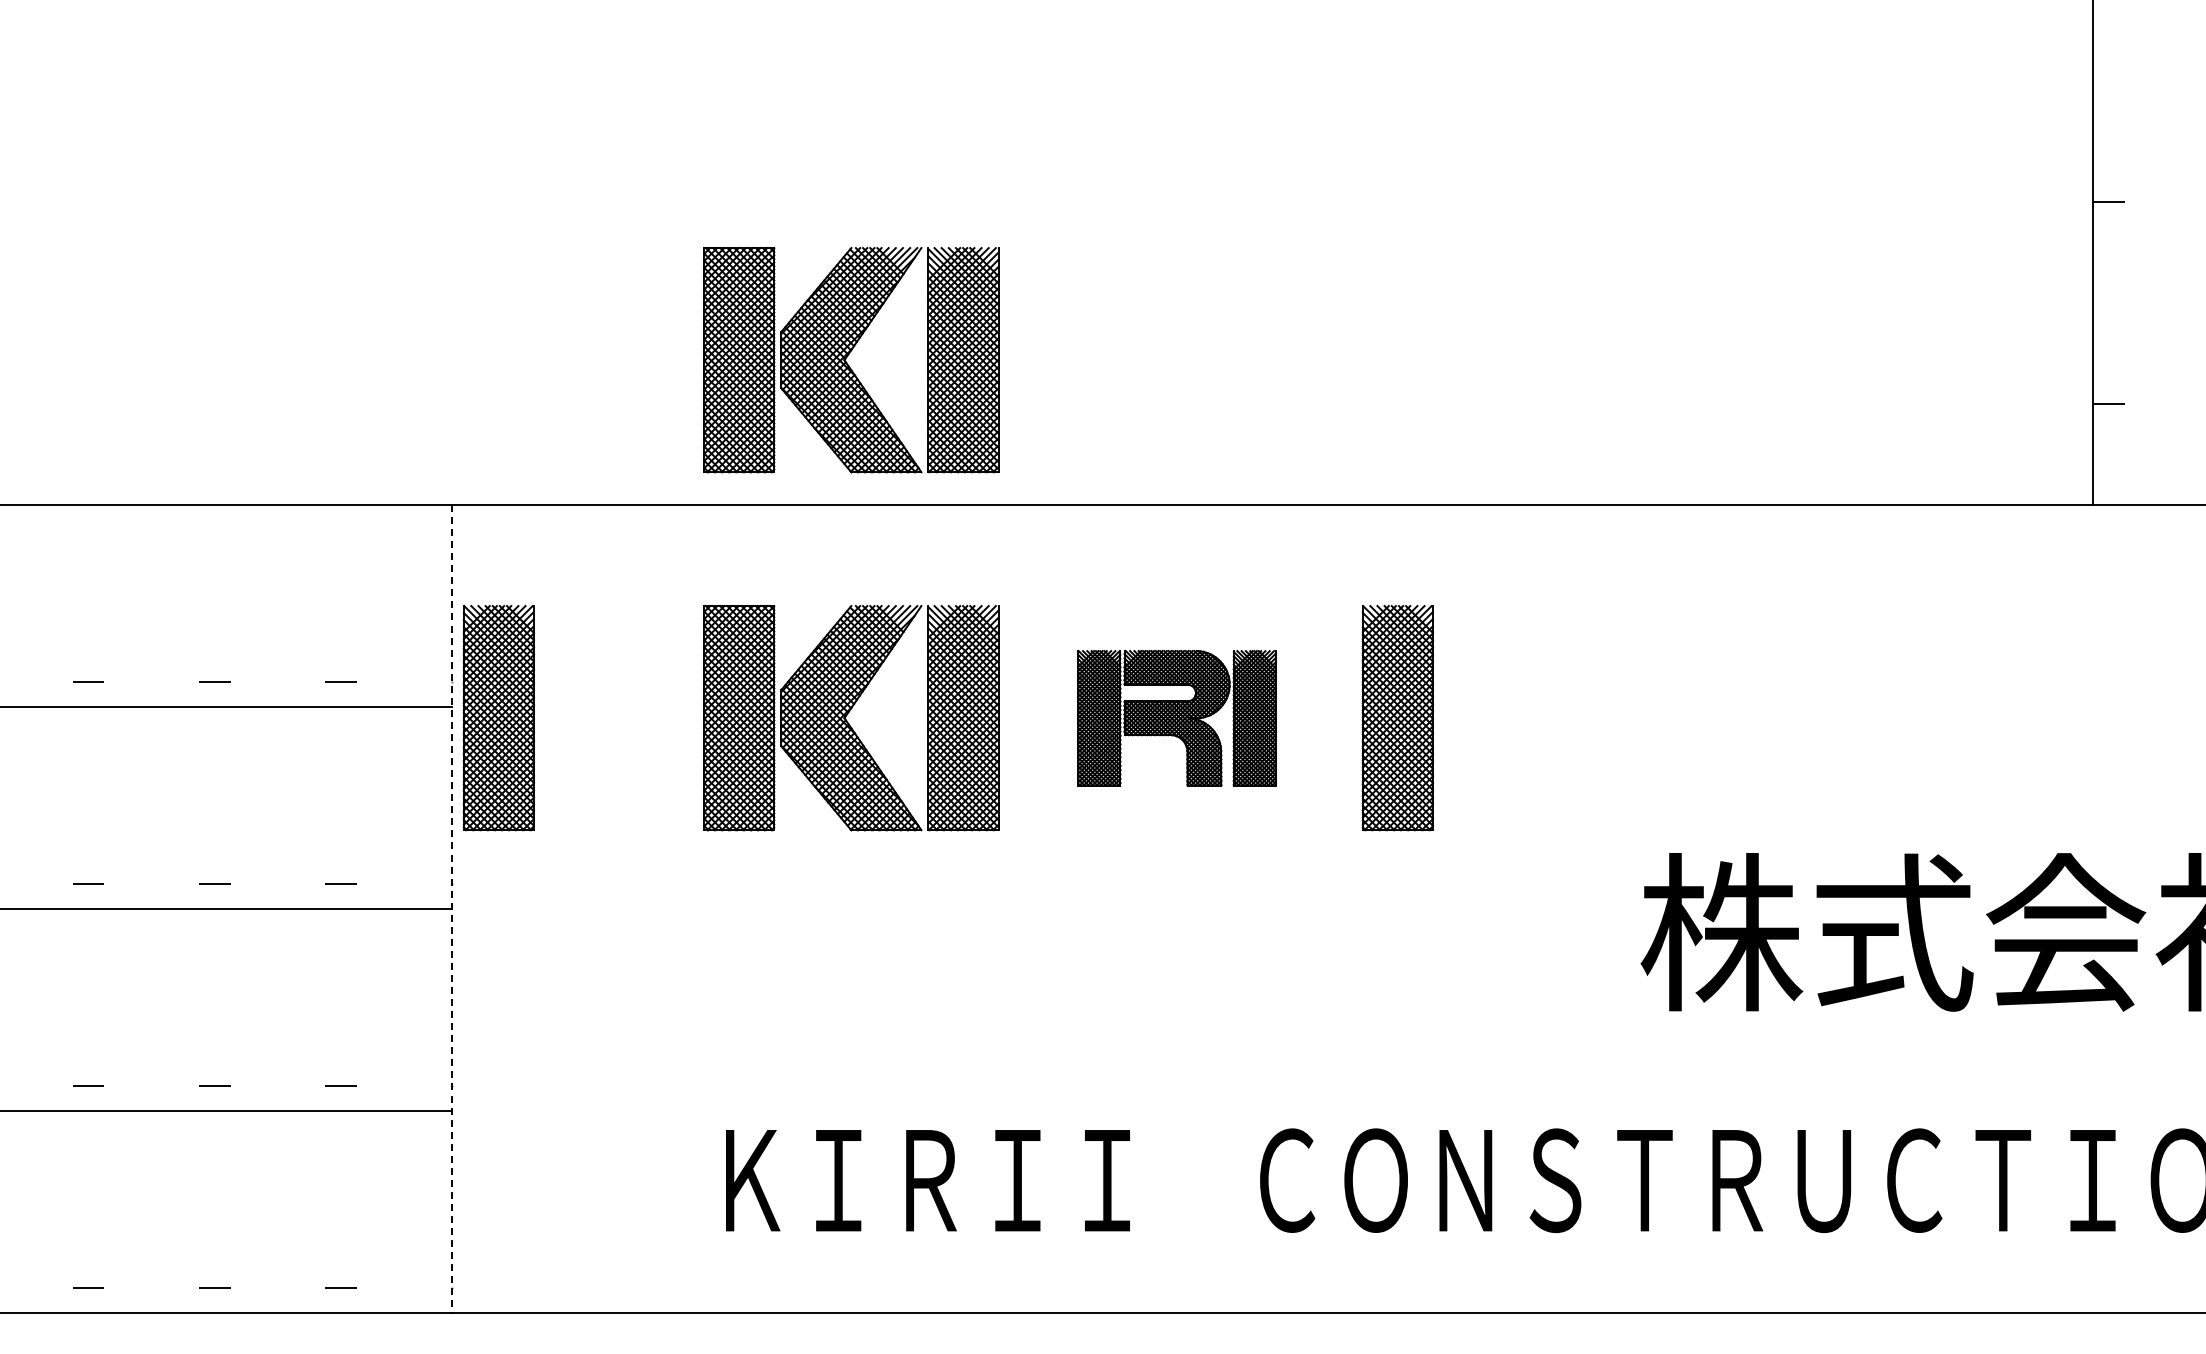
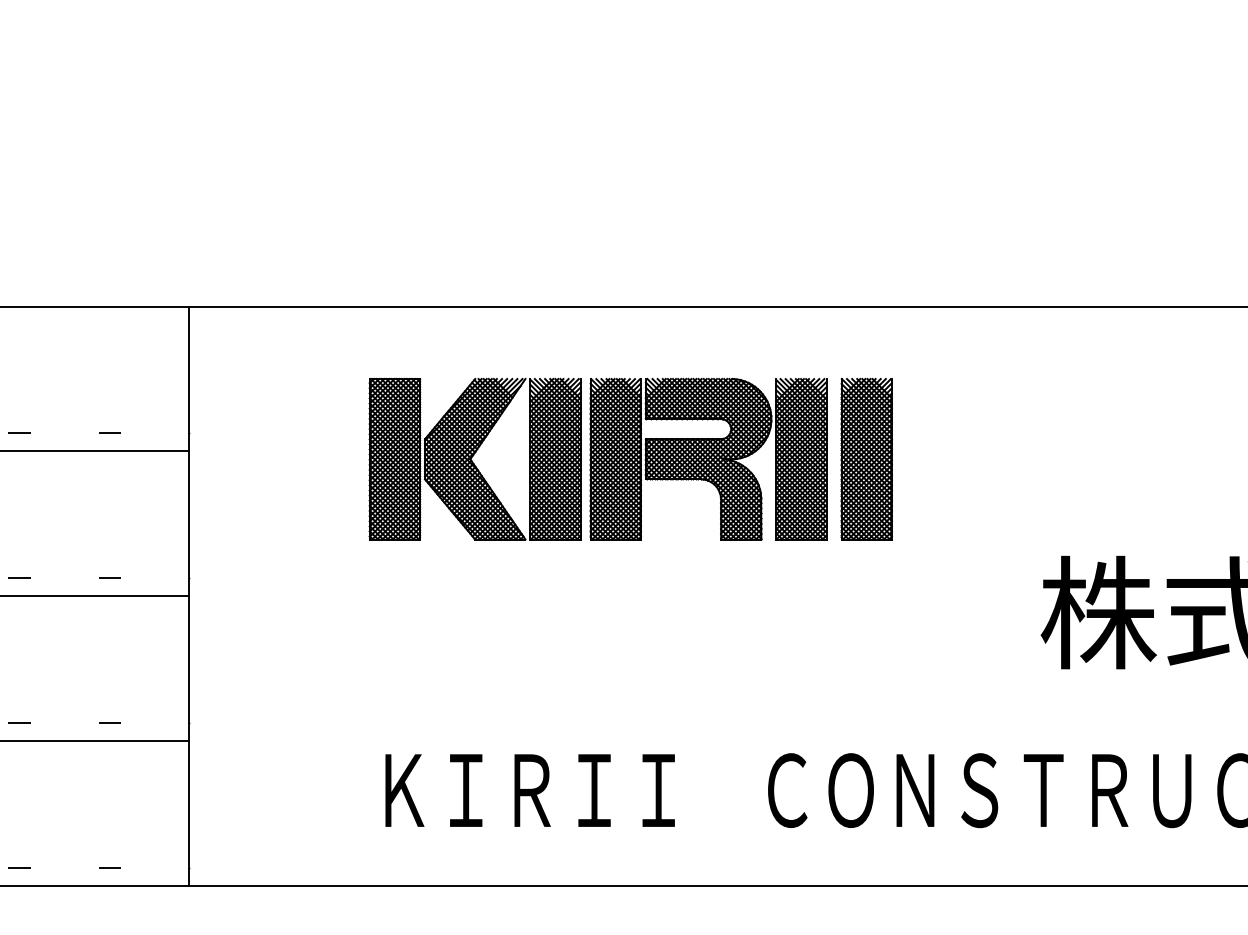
part: (851, 360) -> (475, 203), removed
part: (498, 718) -> (222, 459), removed
part: (1176, 718) -> (708, 459), size x1.67
line: (451, 909) -> (188, 596), dashed -> solid

